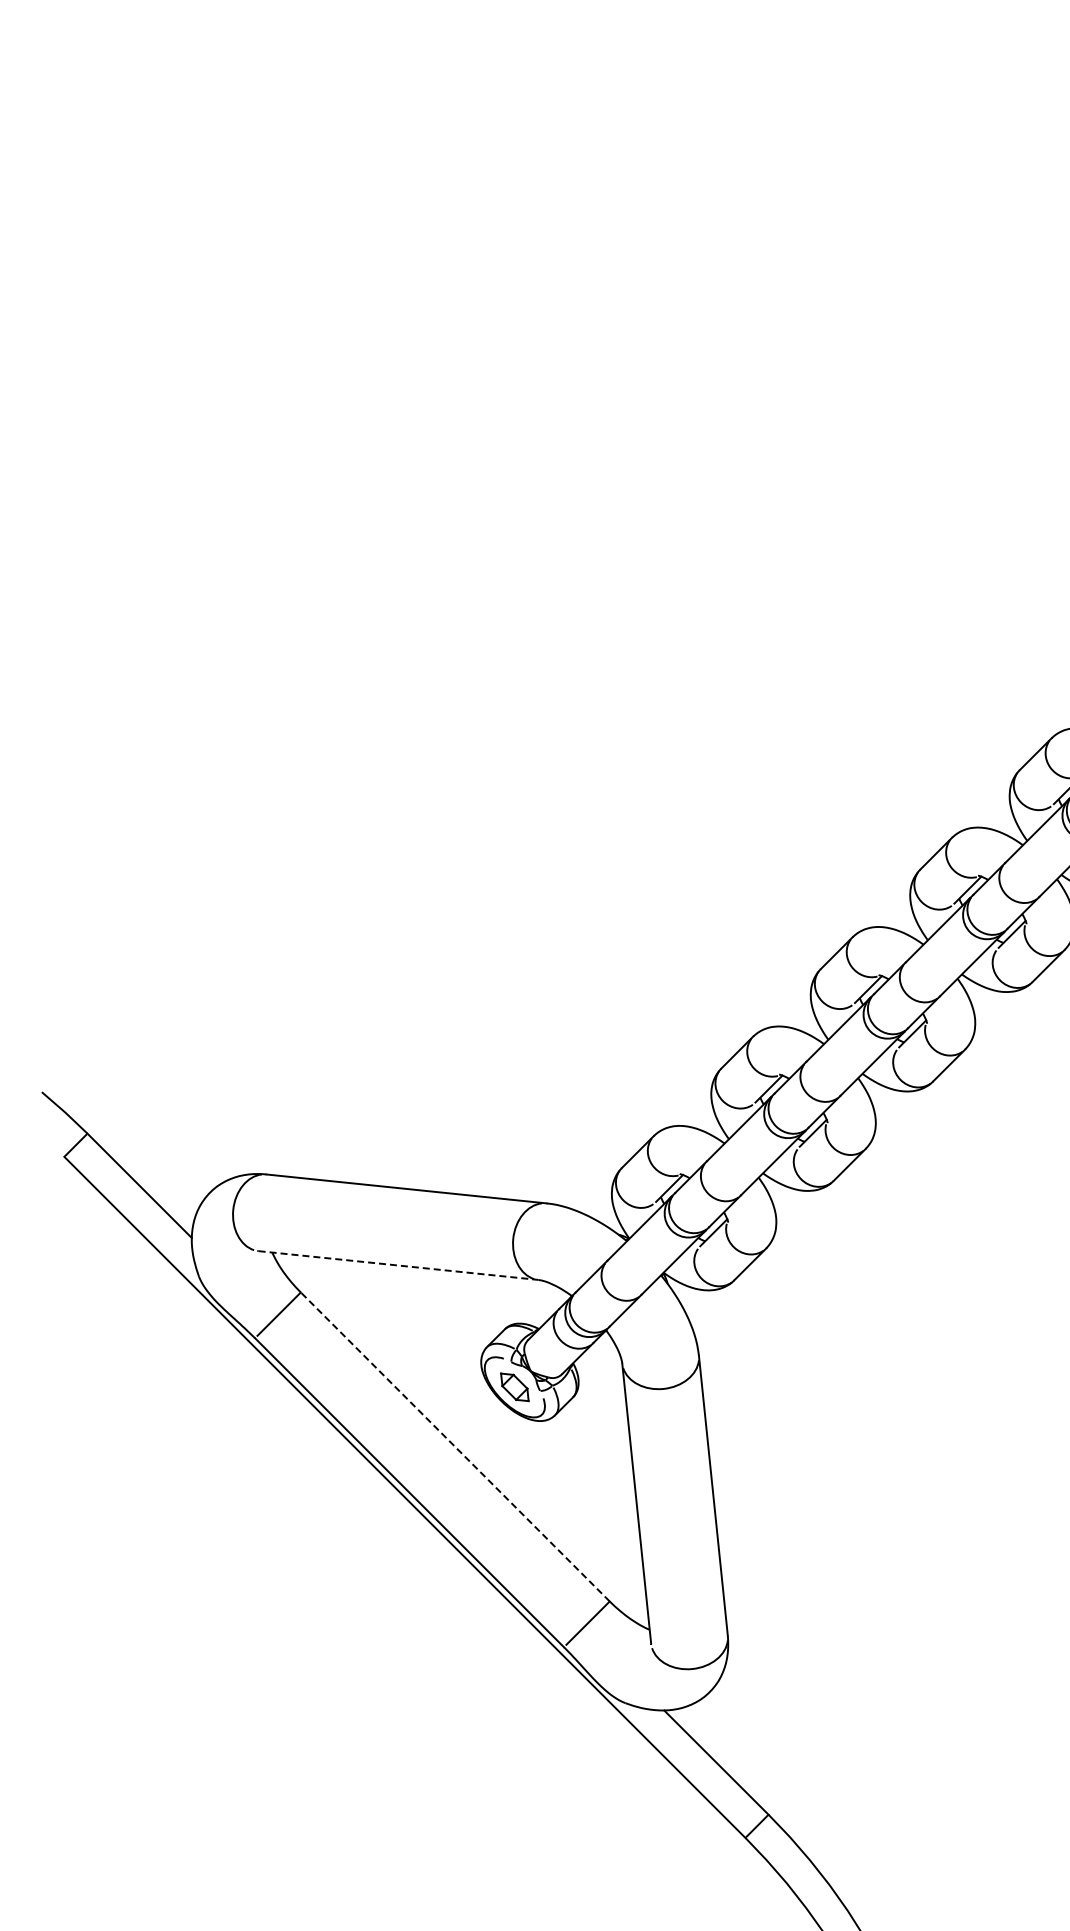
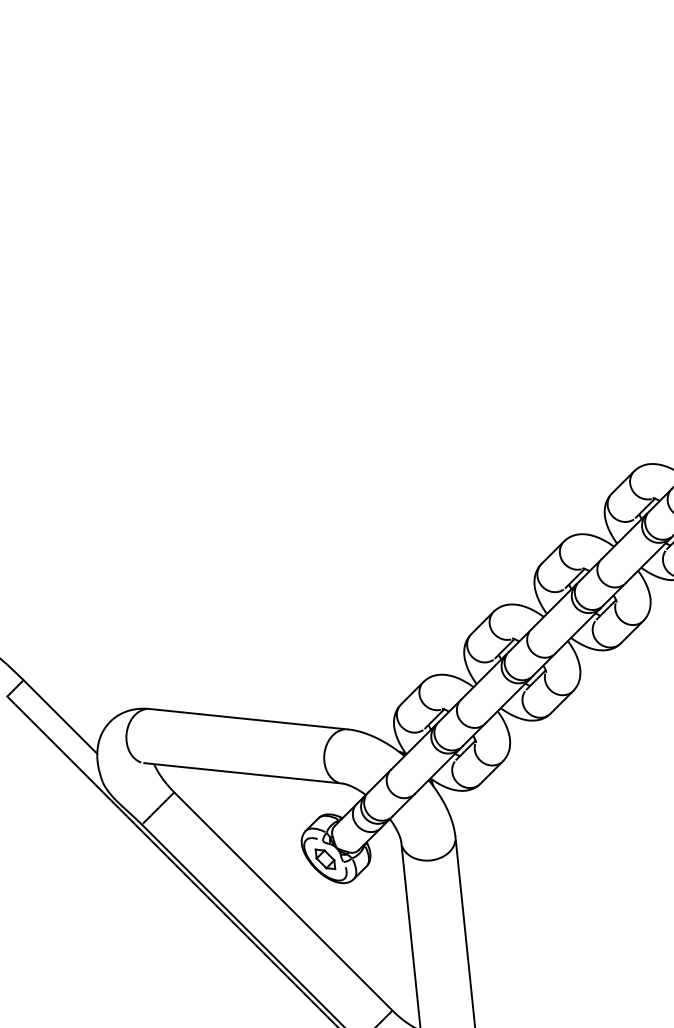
line: (398, 1265) -> (243, 773), dashed -> solid
line: (454, 1446) -> (282, 901), dashed -> solid

